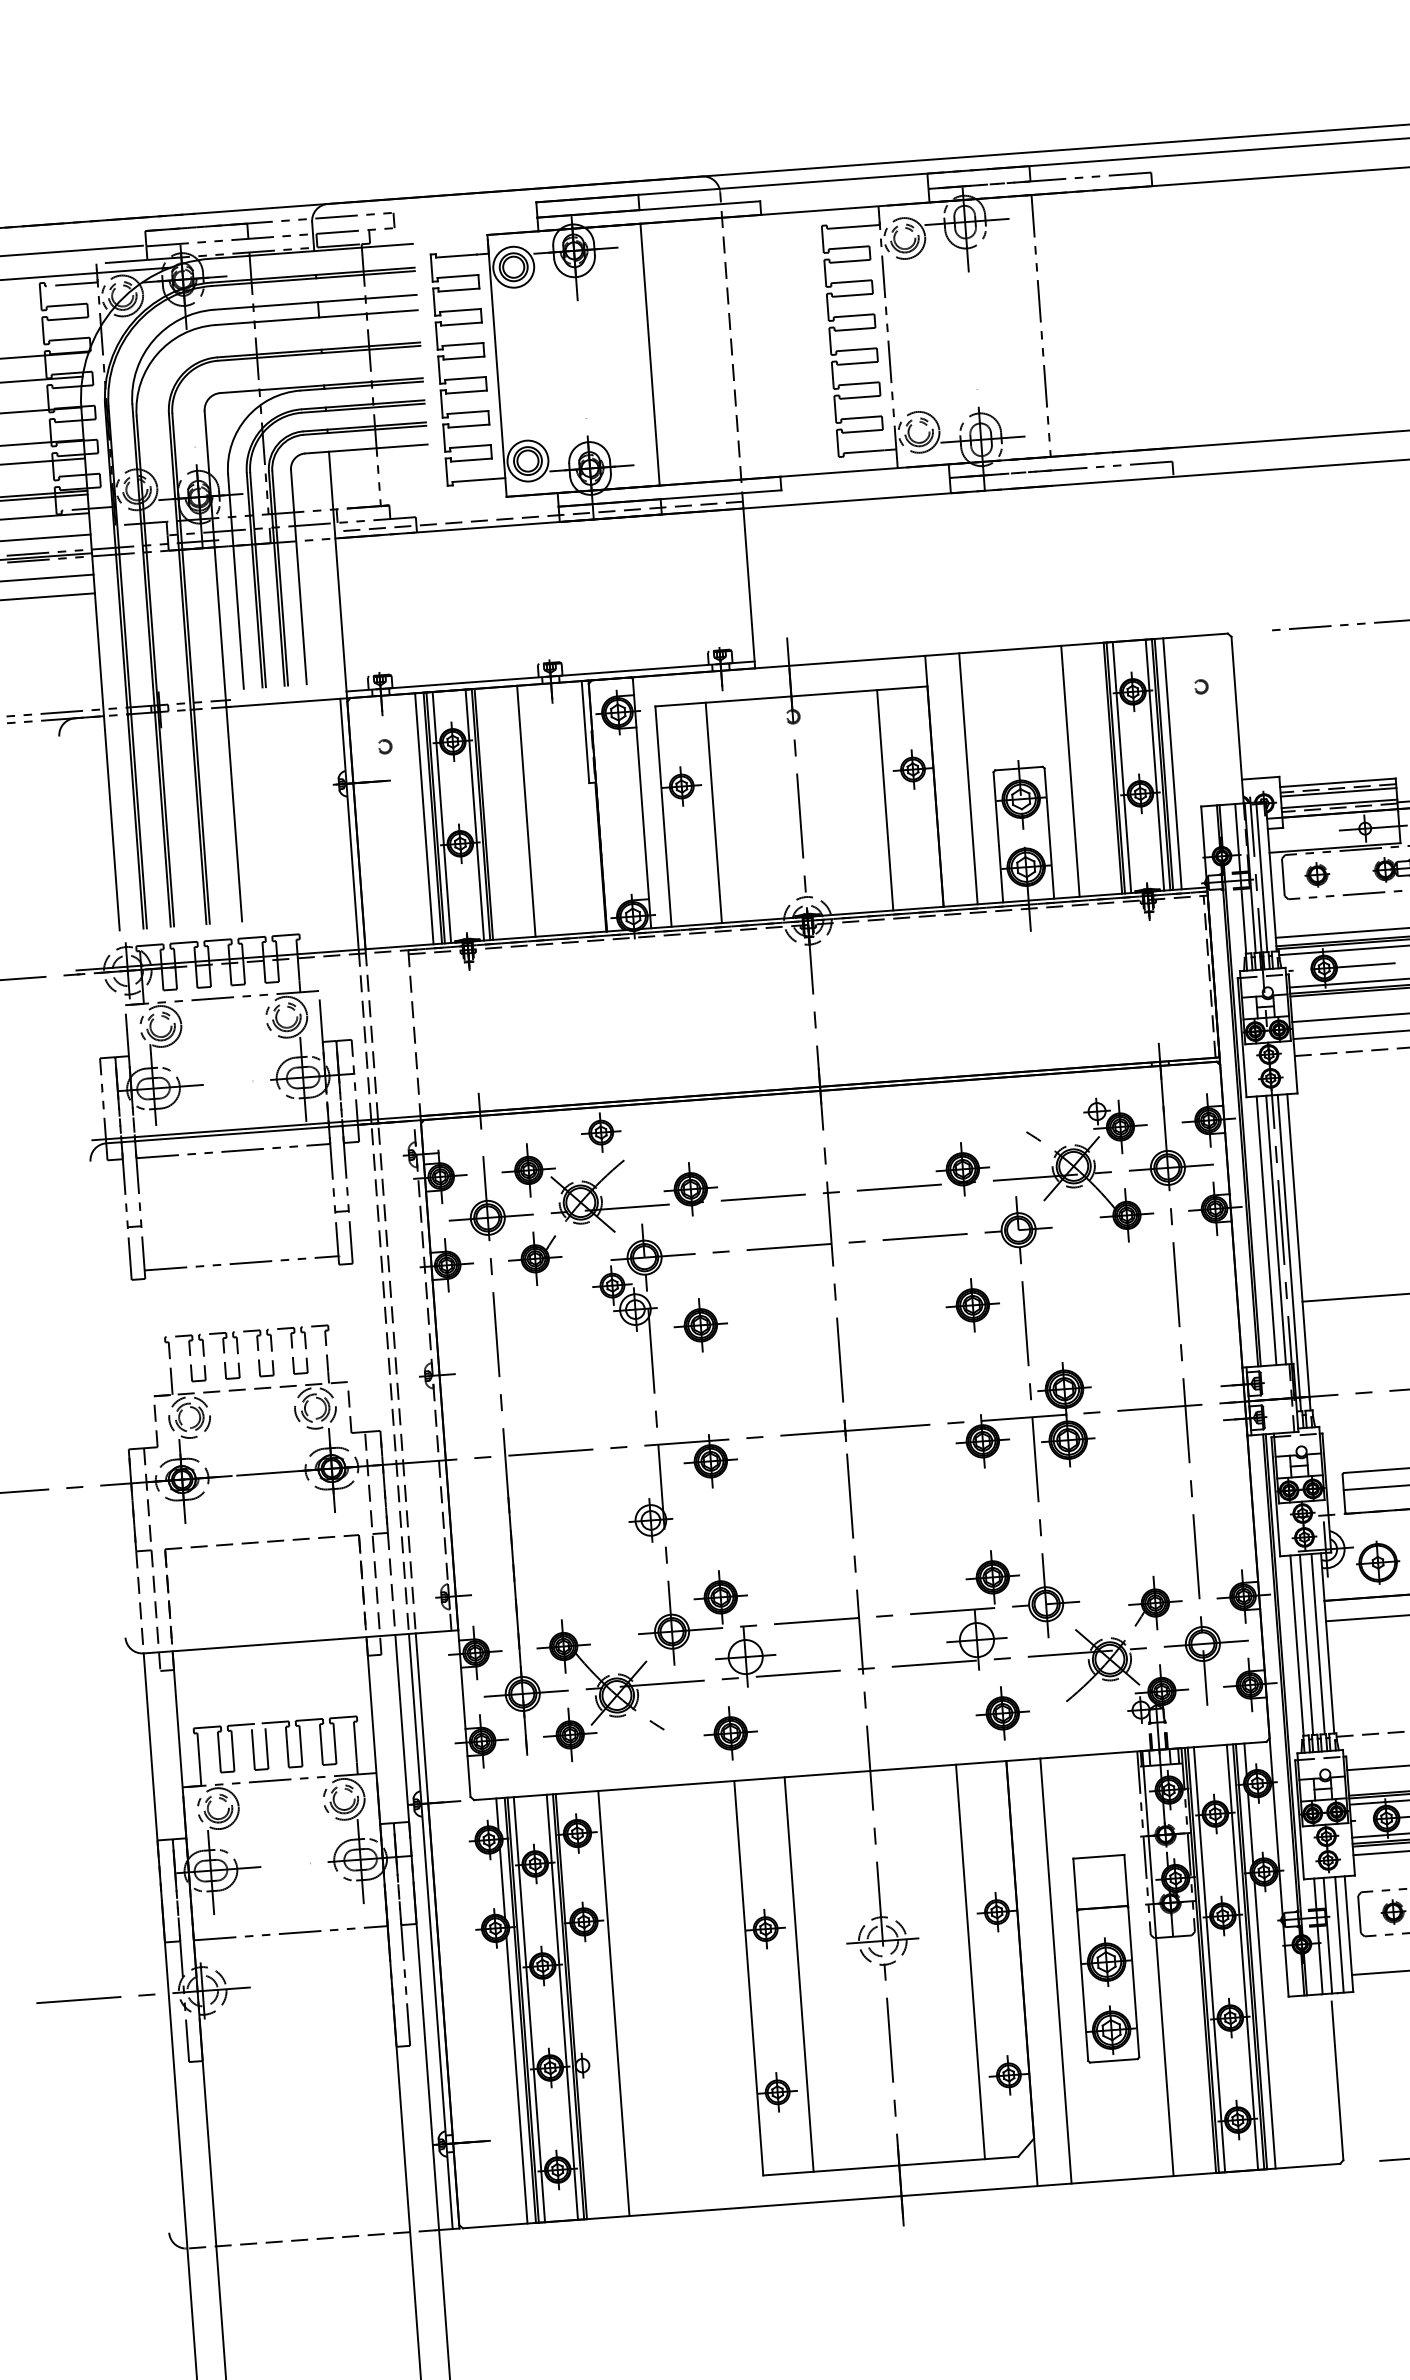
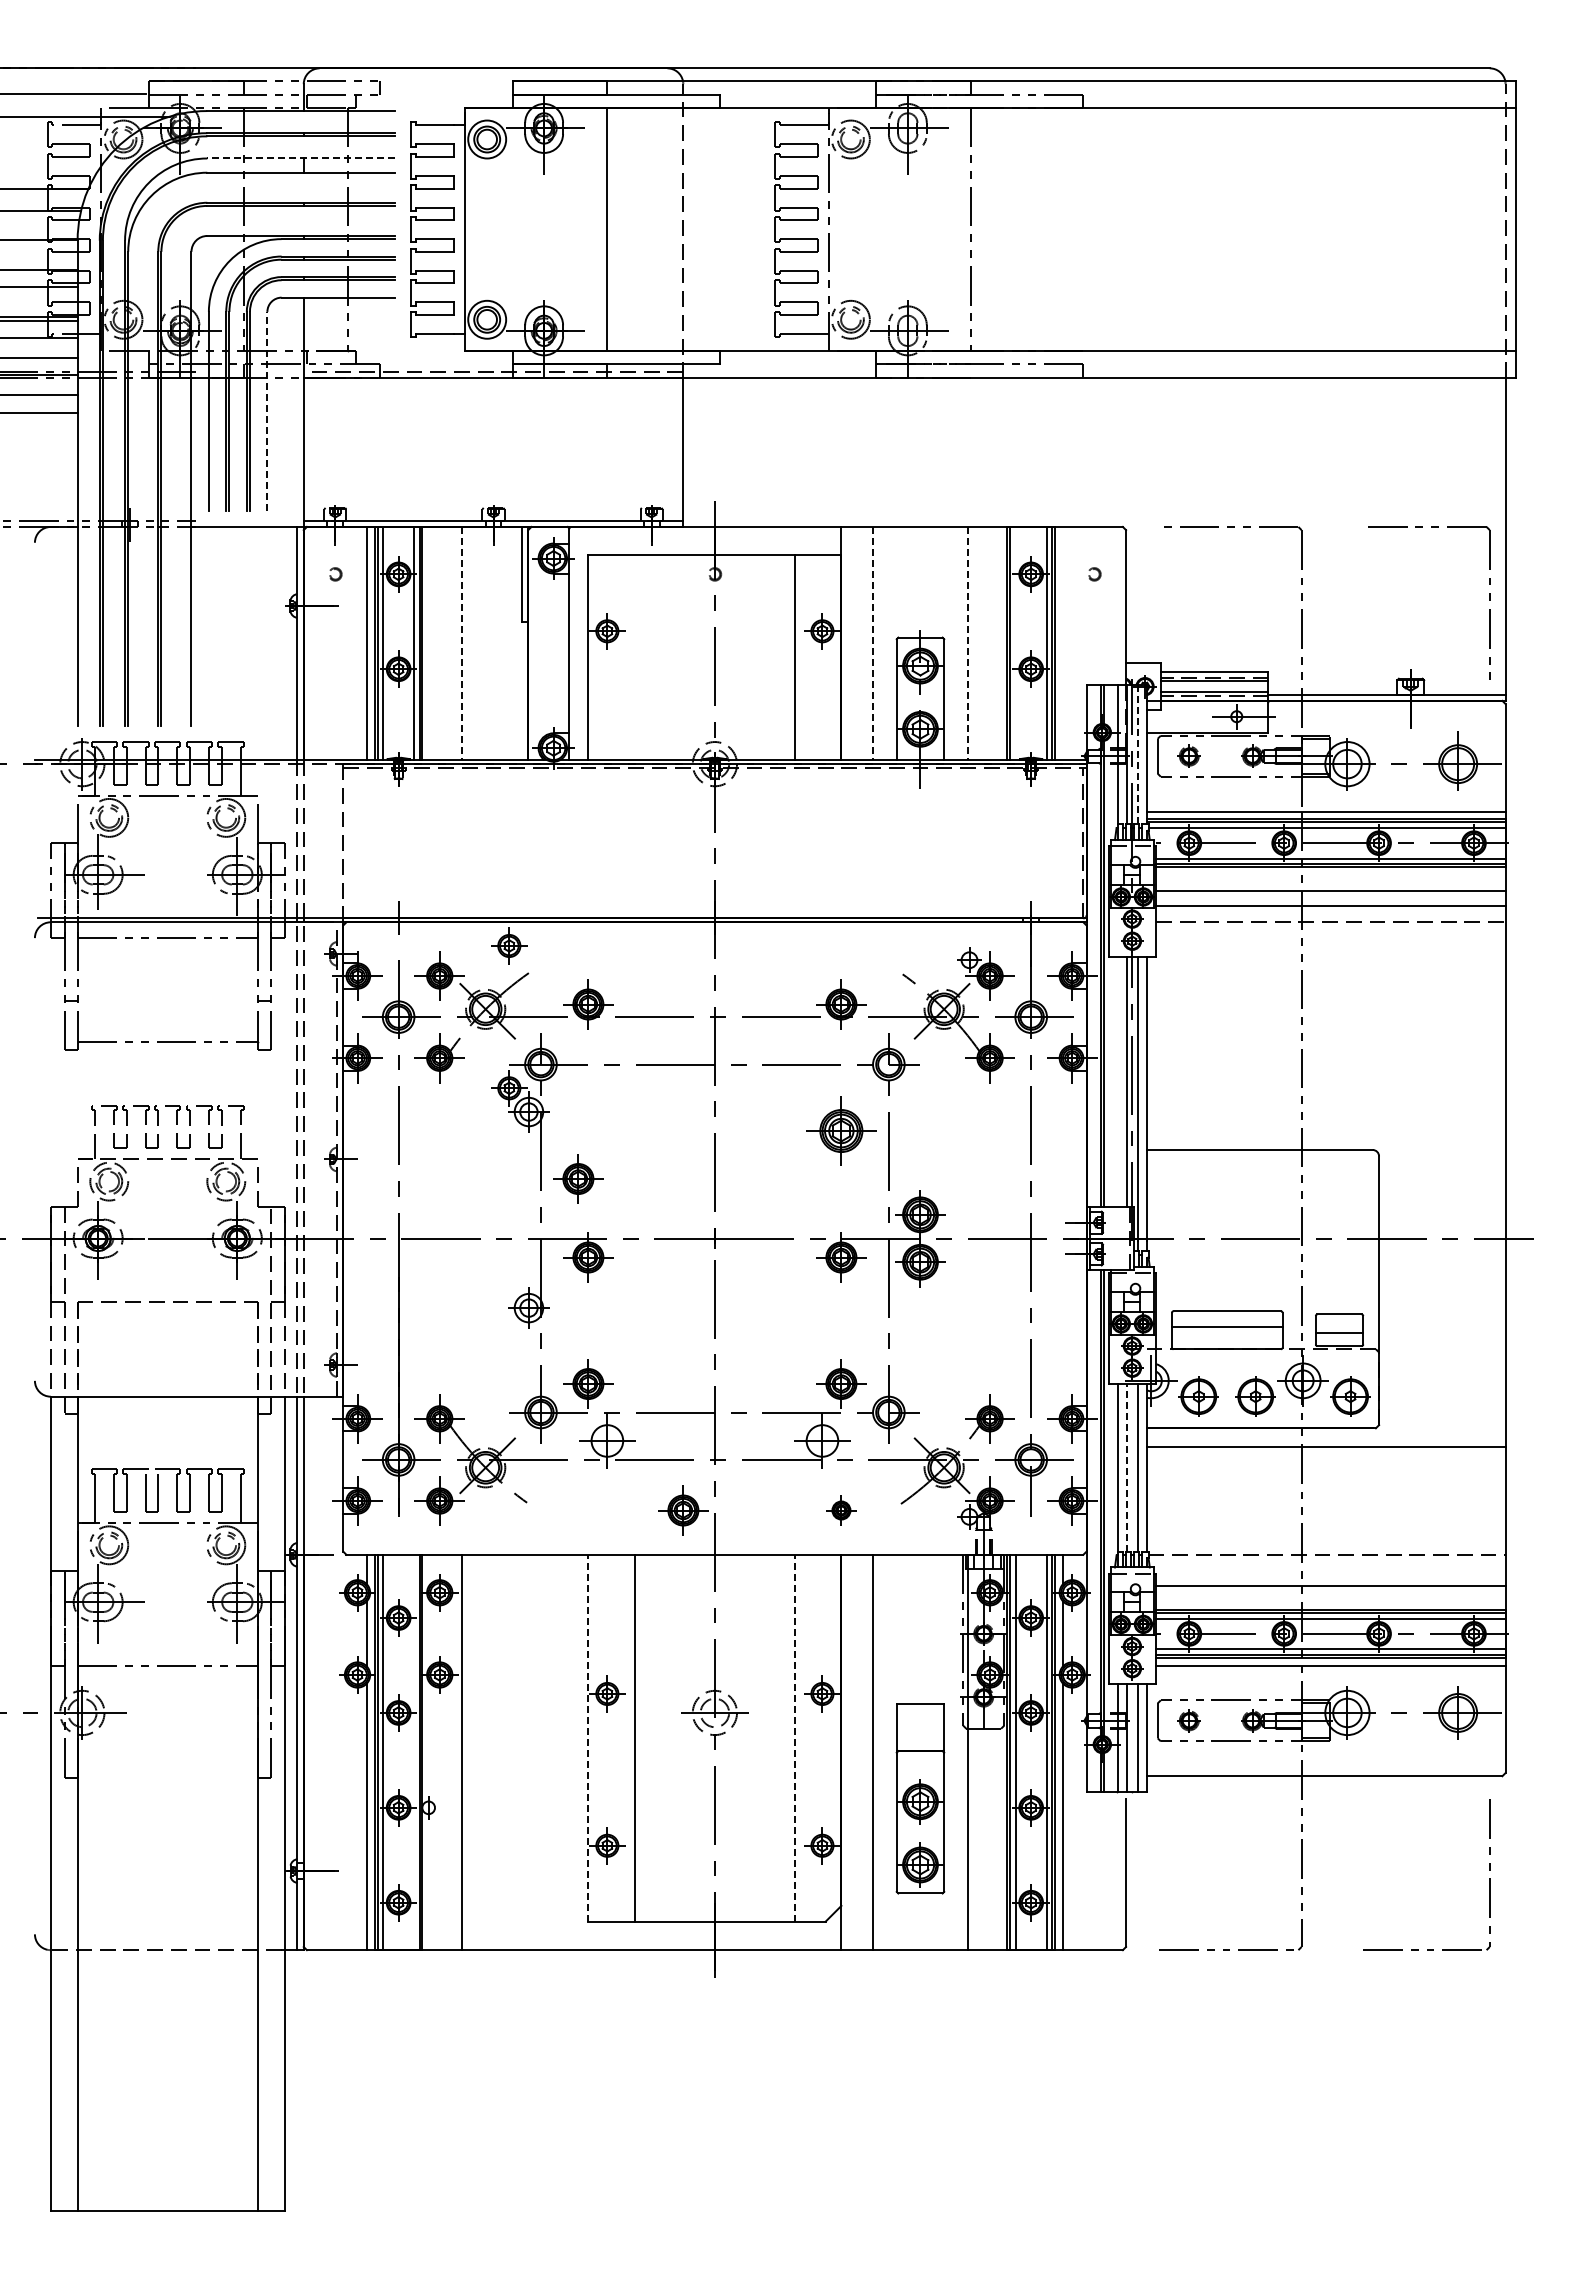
line: (314, 302) -> (300, 158), solid -> dashed
line: (298, 577) -> (267, 411), solid -> dashed
line: (1172, 763) -> (1062, 643), removed
line: (1121, 767) -> (1015, 643), removed
line: (1069, 771) -> (967, 643), solid -> dashed
line: (968, 778) -> (873, 643), solid -> dashed
line: (525, 811) -> (461, 643), solid -> dashed
line: (714, 812) -> (635, 657), removed
line: (1261, 877) -> (1137, 754), solid -> dashed
line: (1266, 1230) -> (1118, 1081), removed
part: (972, 1304) -> (841, 1130), size x1.4
part: (700, 1324) -> (578, 1178), moved
line: (1307, 1644) -> (1127, 1467), solid -> dashed
part: (1002, 1713) -> (841, 1510), size x0.6
part: (730, 1733) -> (683, 1510), moved
part: (1106, 1958) -> (920, 1798), moved
line: (970, 1961) -> (794, 1737), solid -> dashed
line: (748, 1977) -> (588, 1737), solid -> dashed
line: (561, 2007) -> (413, 1752), removed

